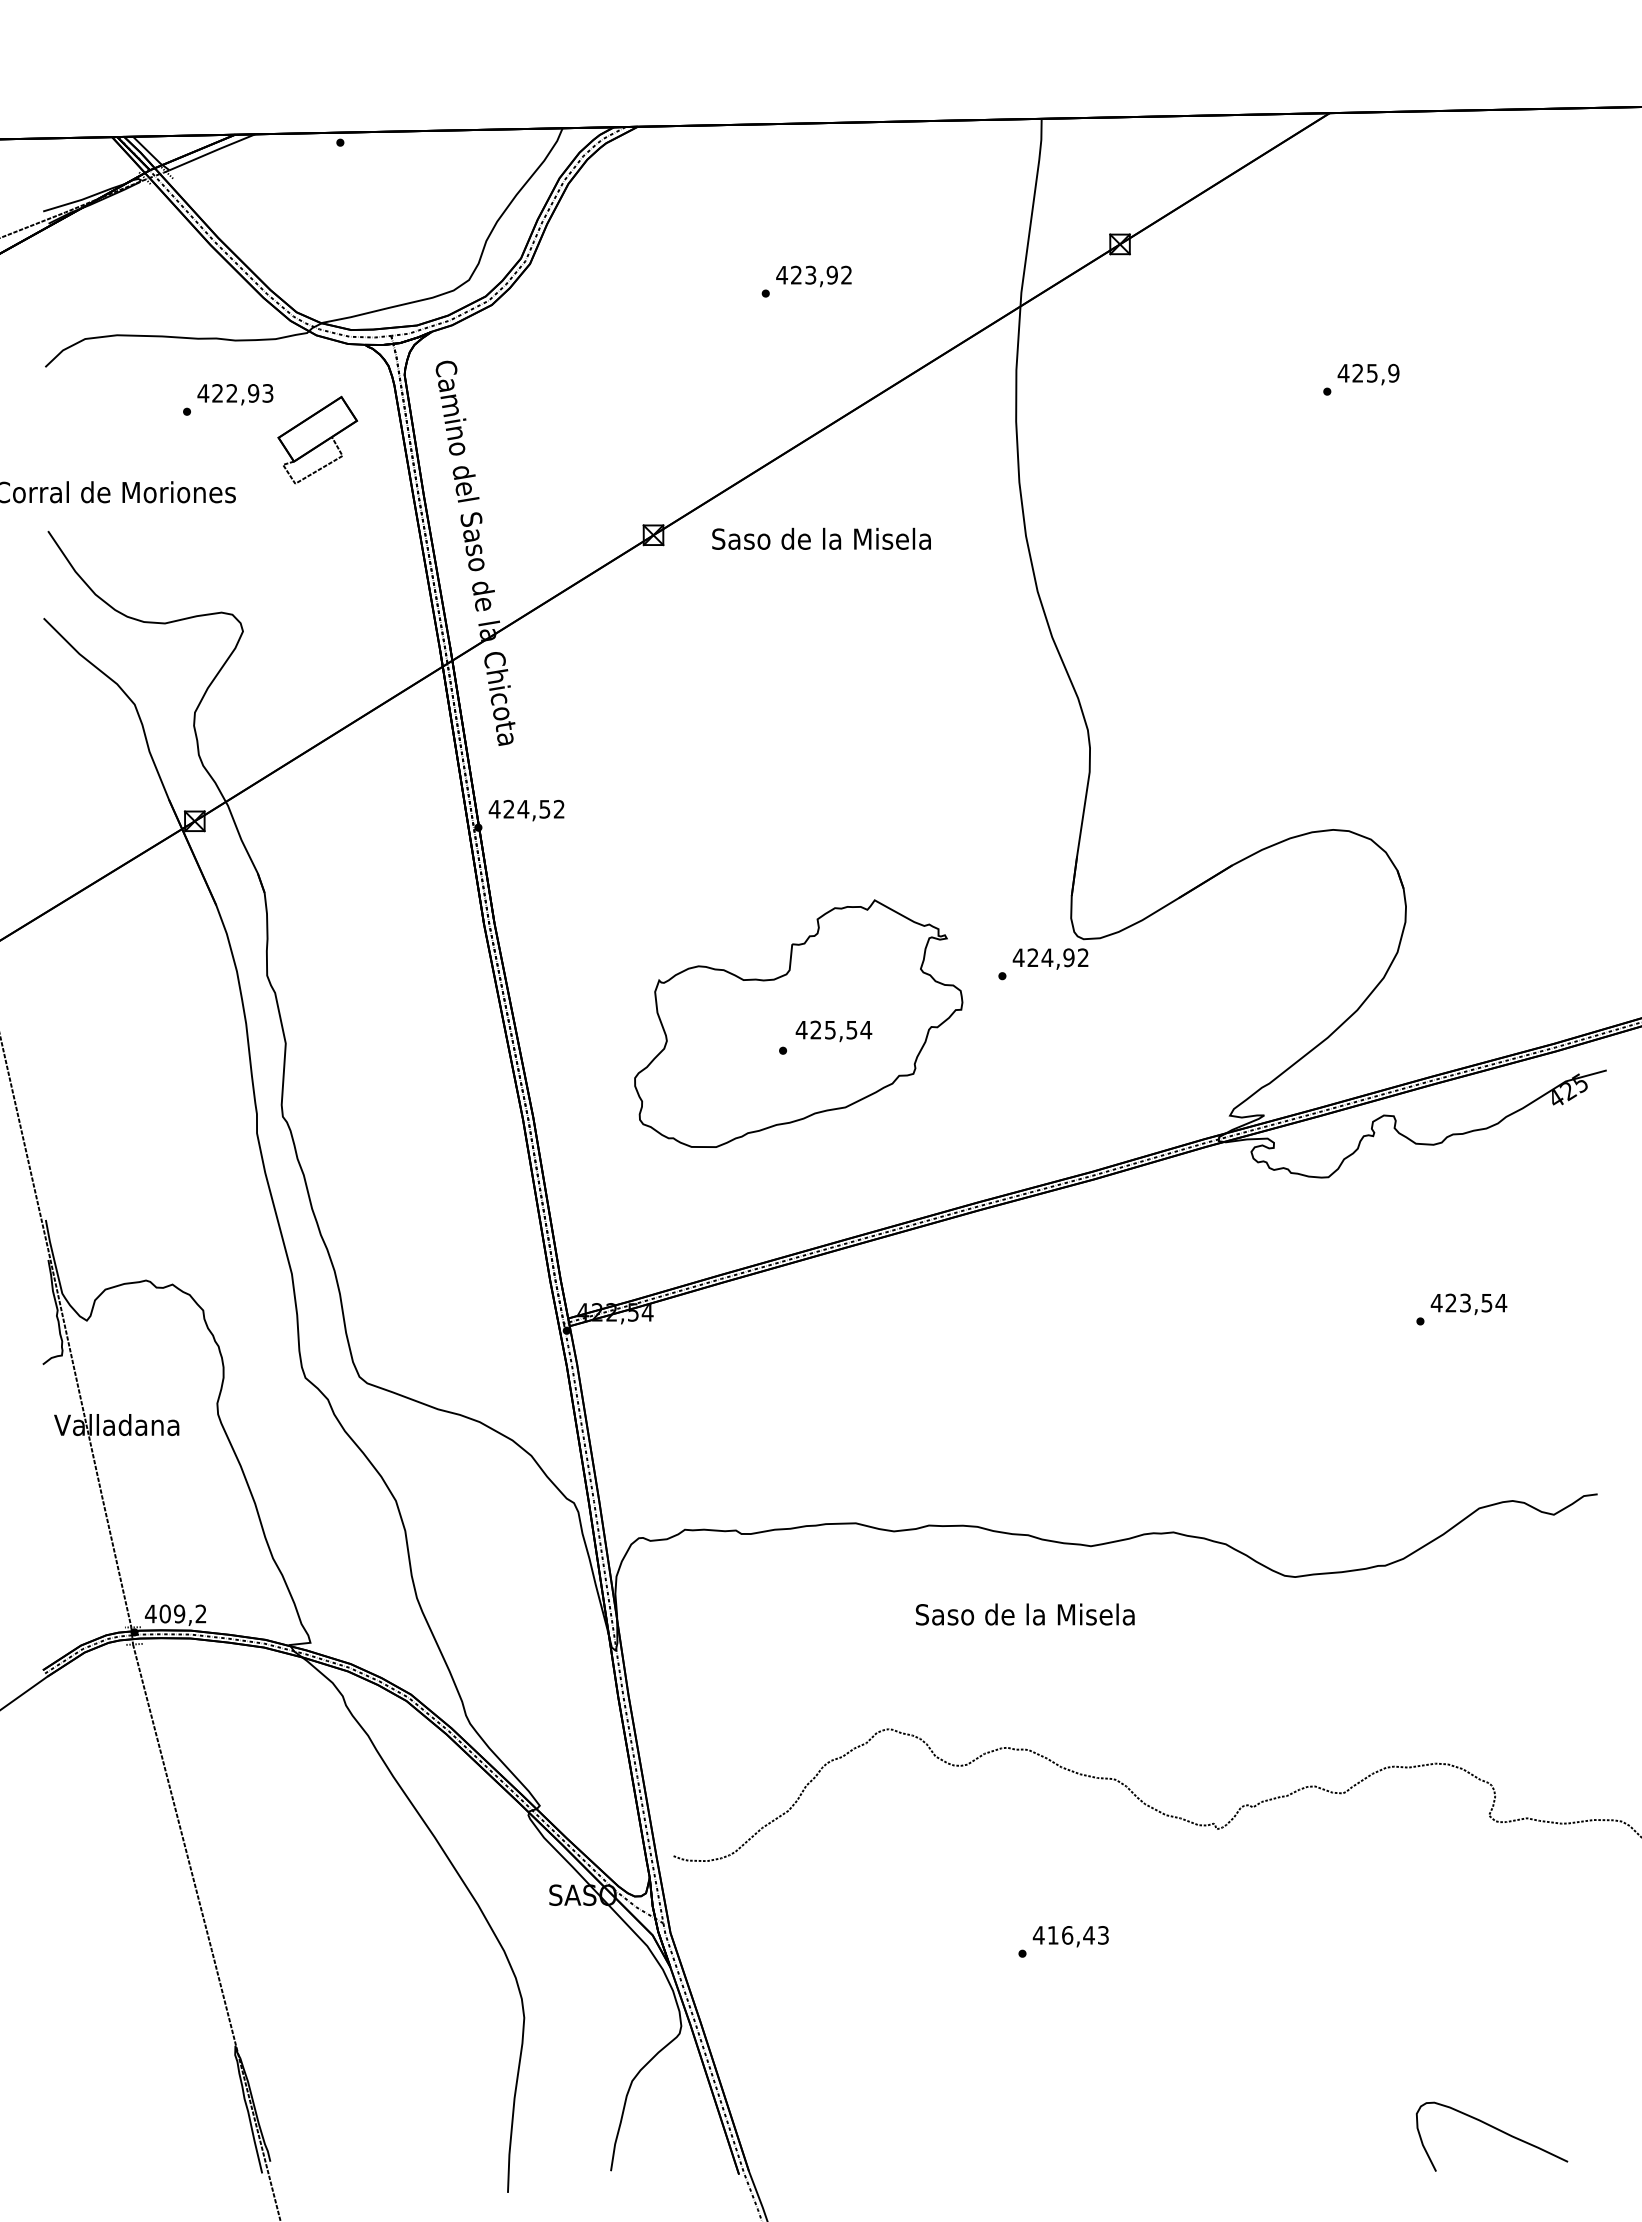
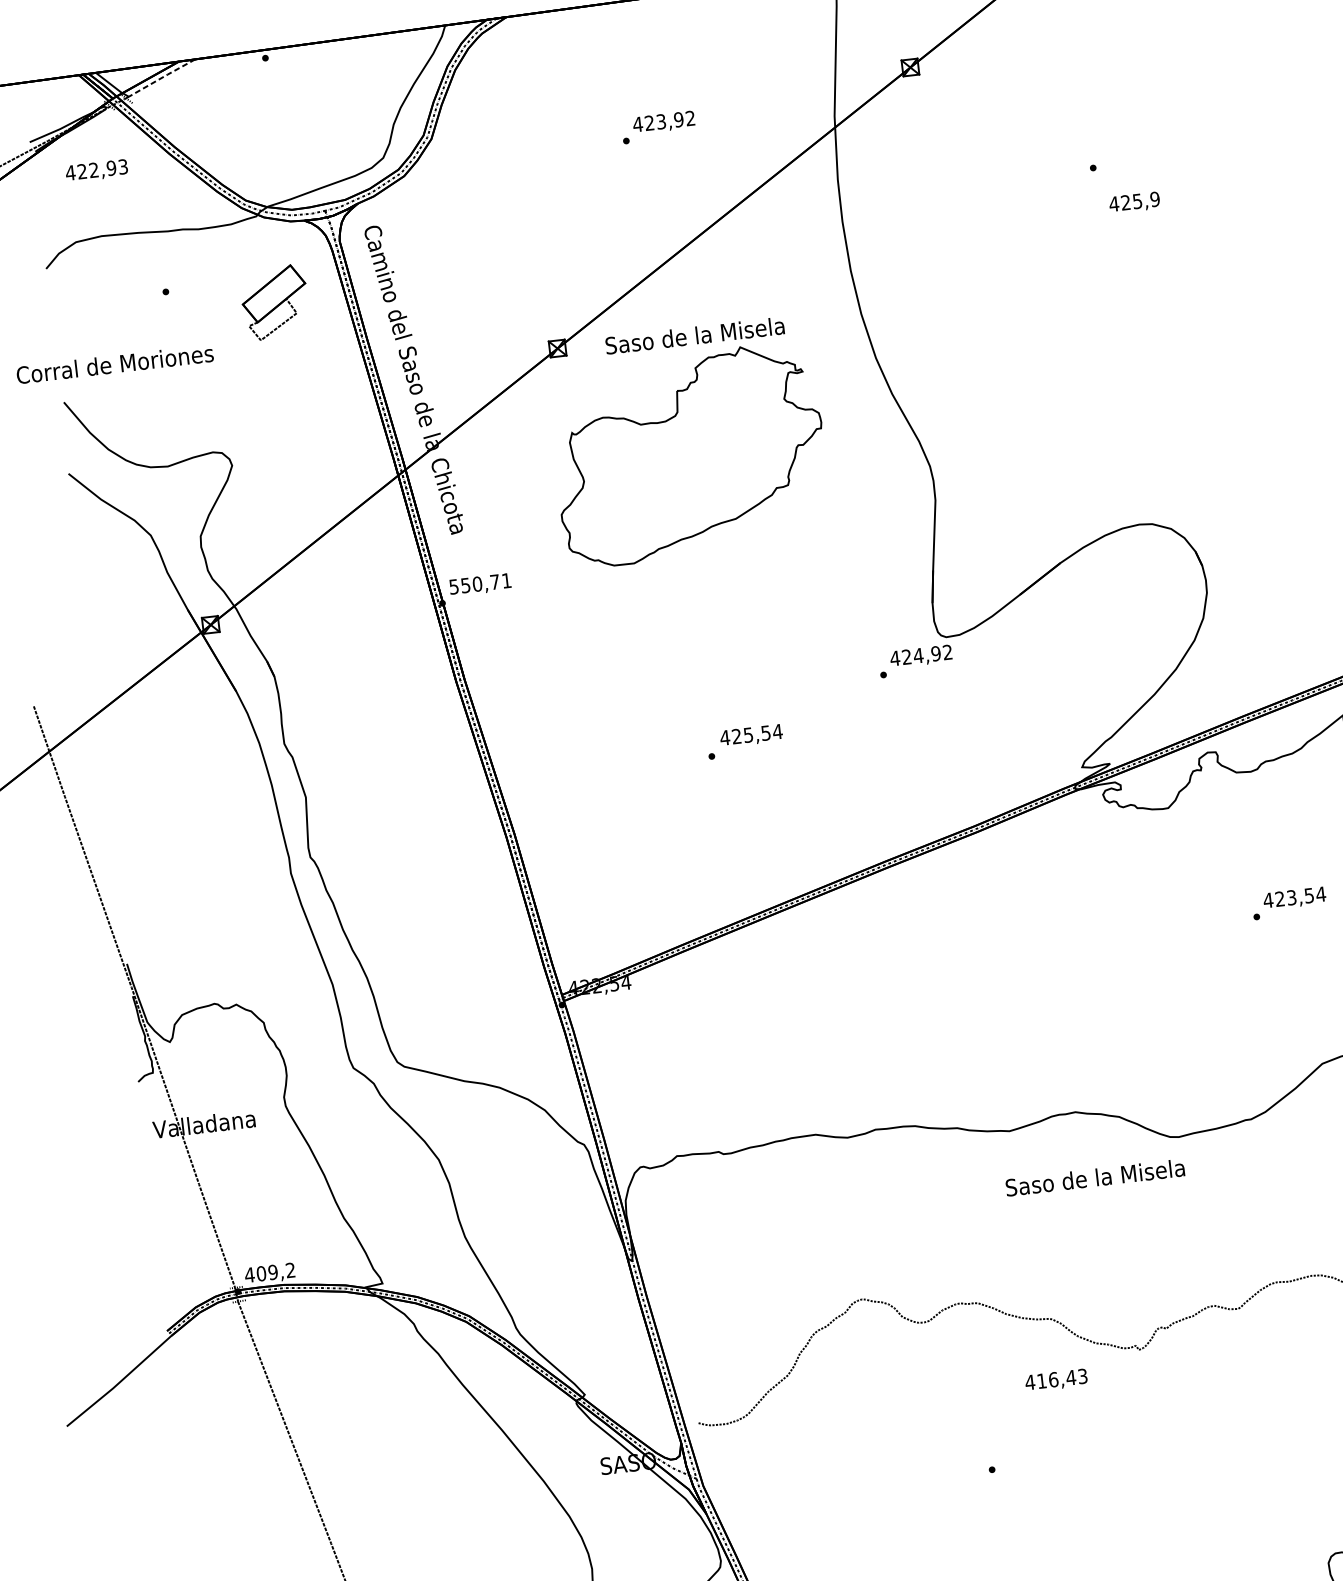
line: (212, 151) -> (162, 77), solid -> dashed
text: (1368, 374) -> (1134, 202), moved
text: (235, 394) -> (96, 170), moved
text: (526, 808) -> (479, 583), 424,52 -> 550,71
part: (798, 1023) -> (689, 454), moved
text: (1025, 1614) -> (1095, 1177), moved
text: (1070, 1936) -> (1056, 1380), moved

